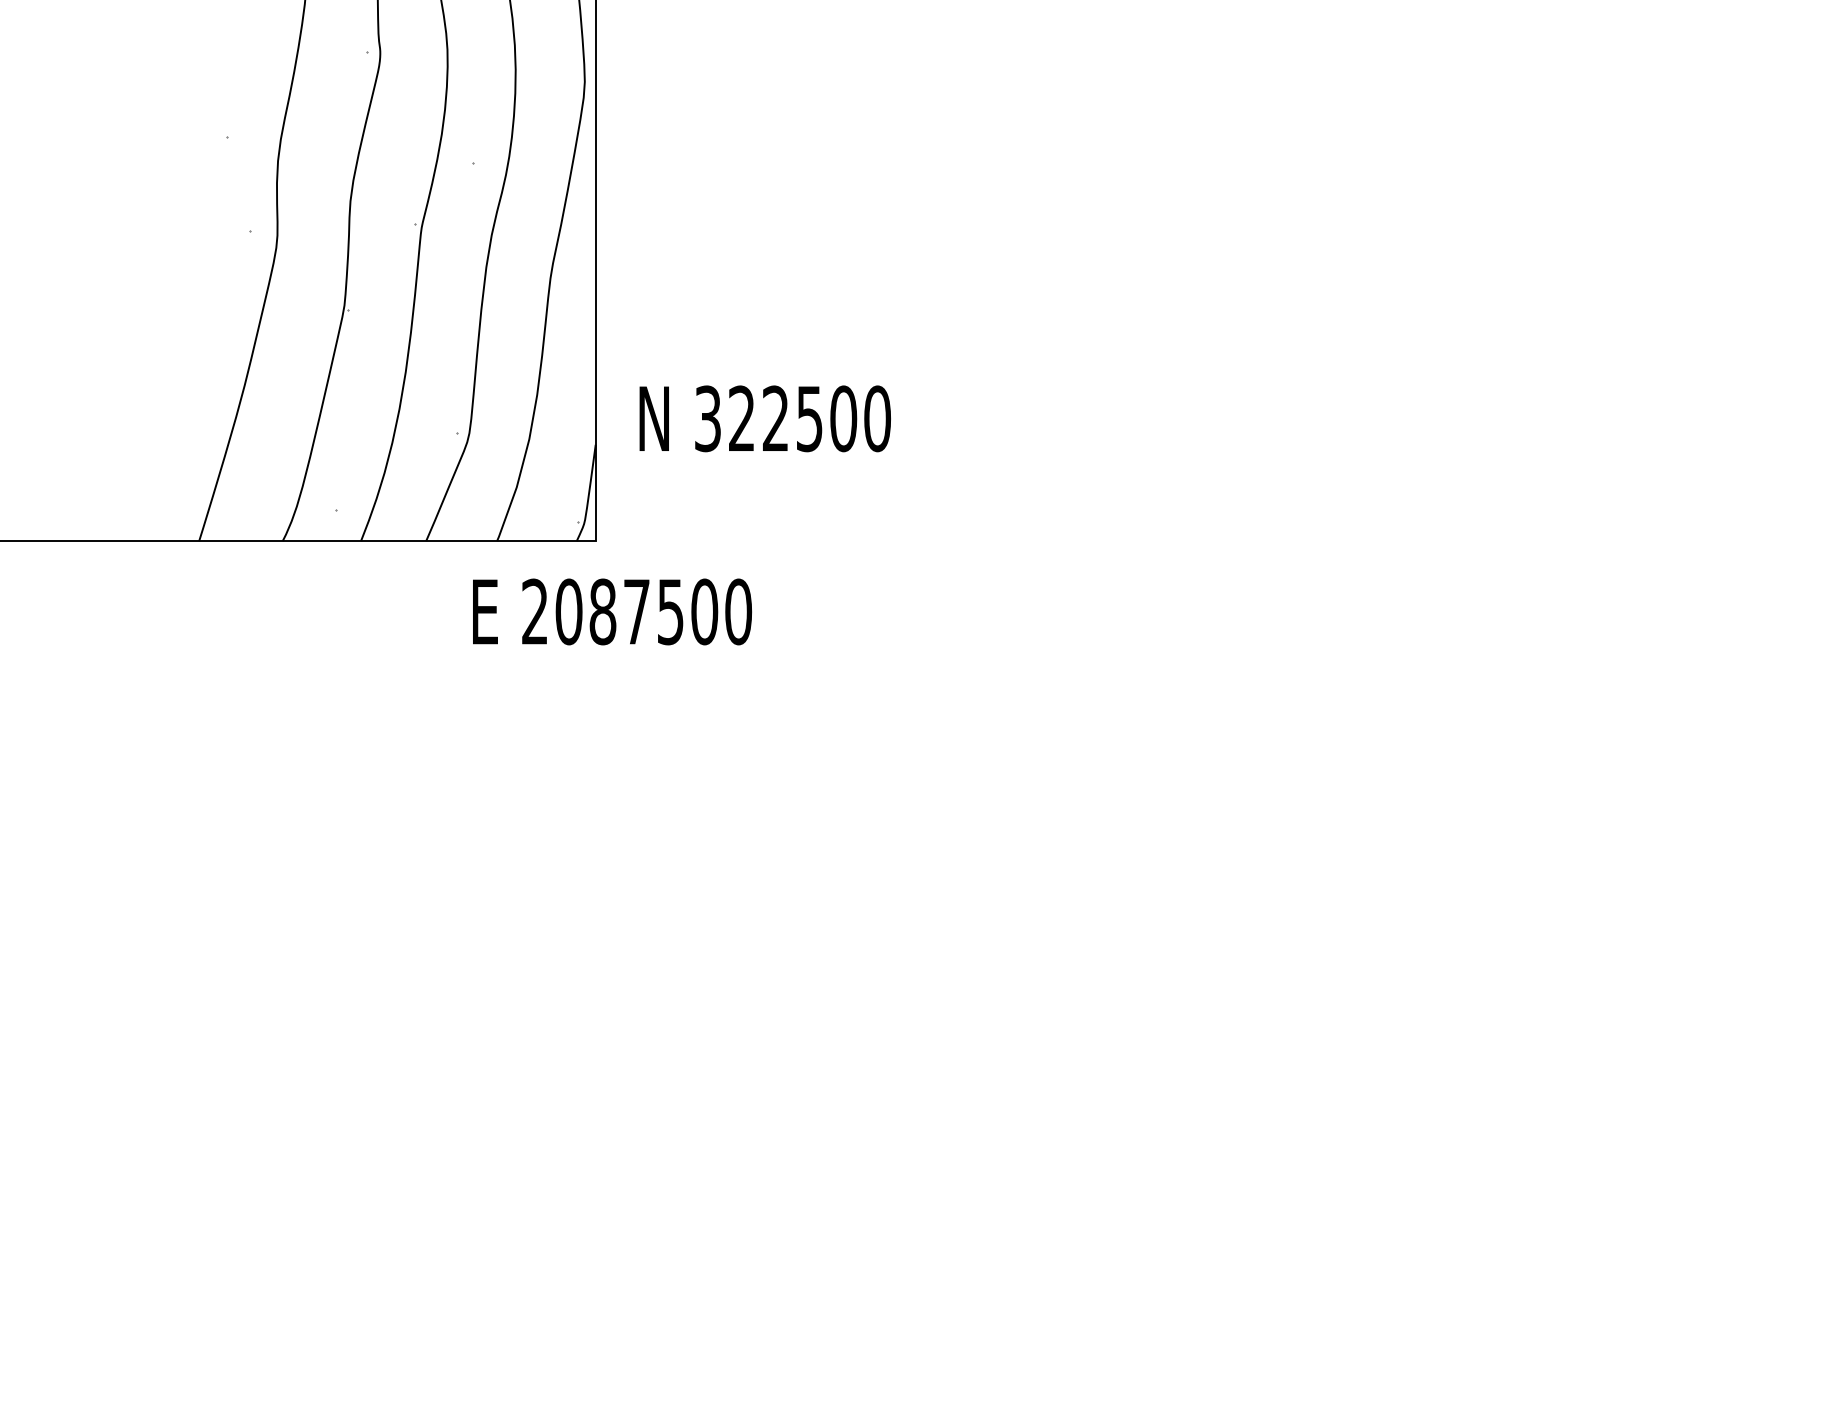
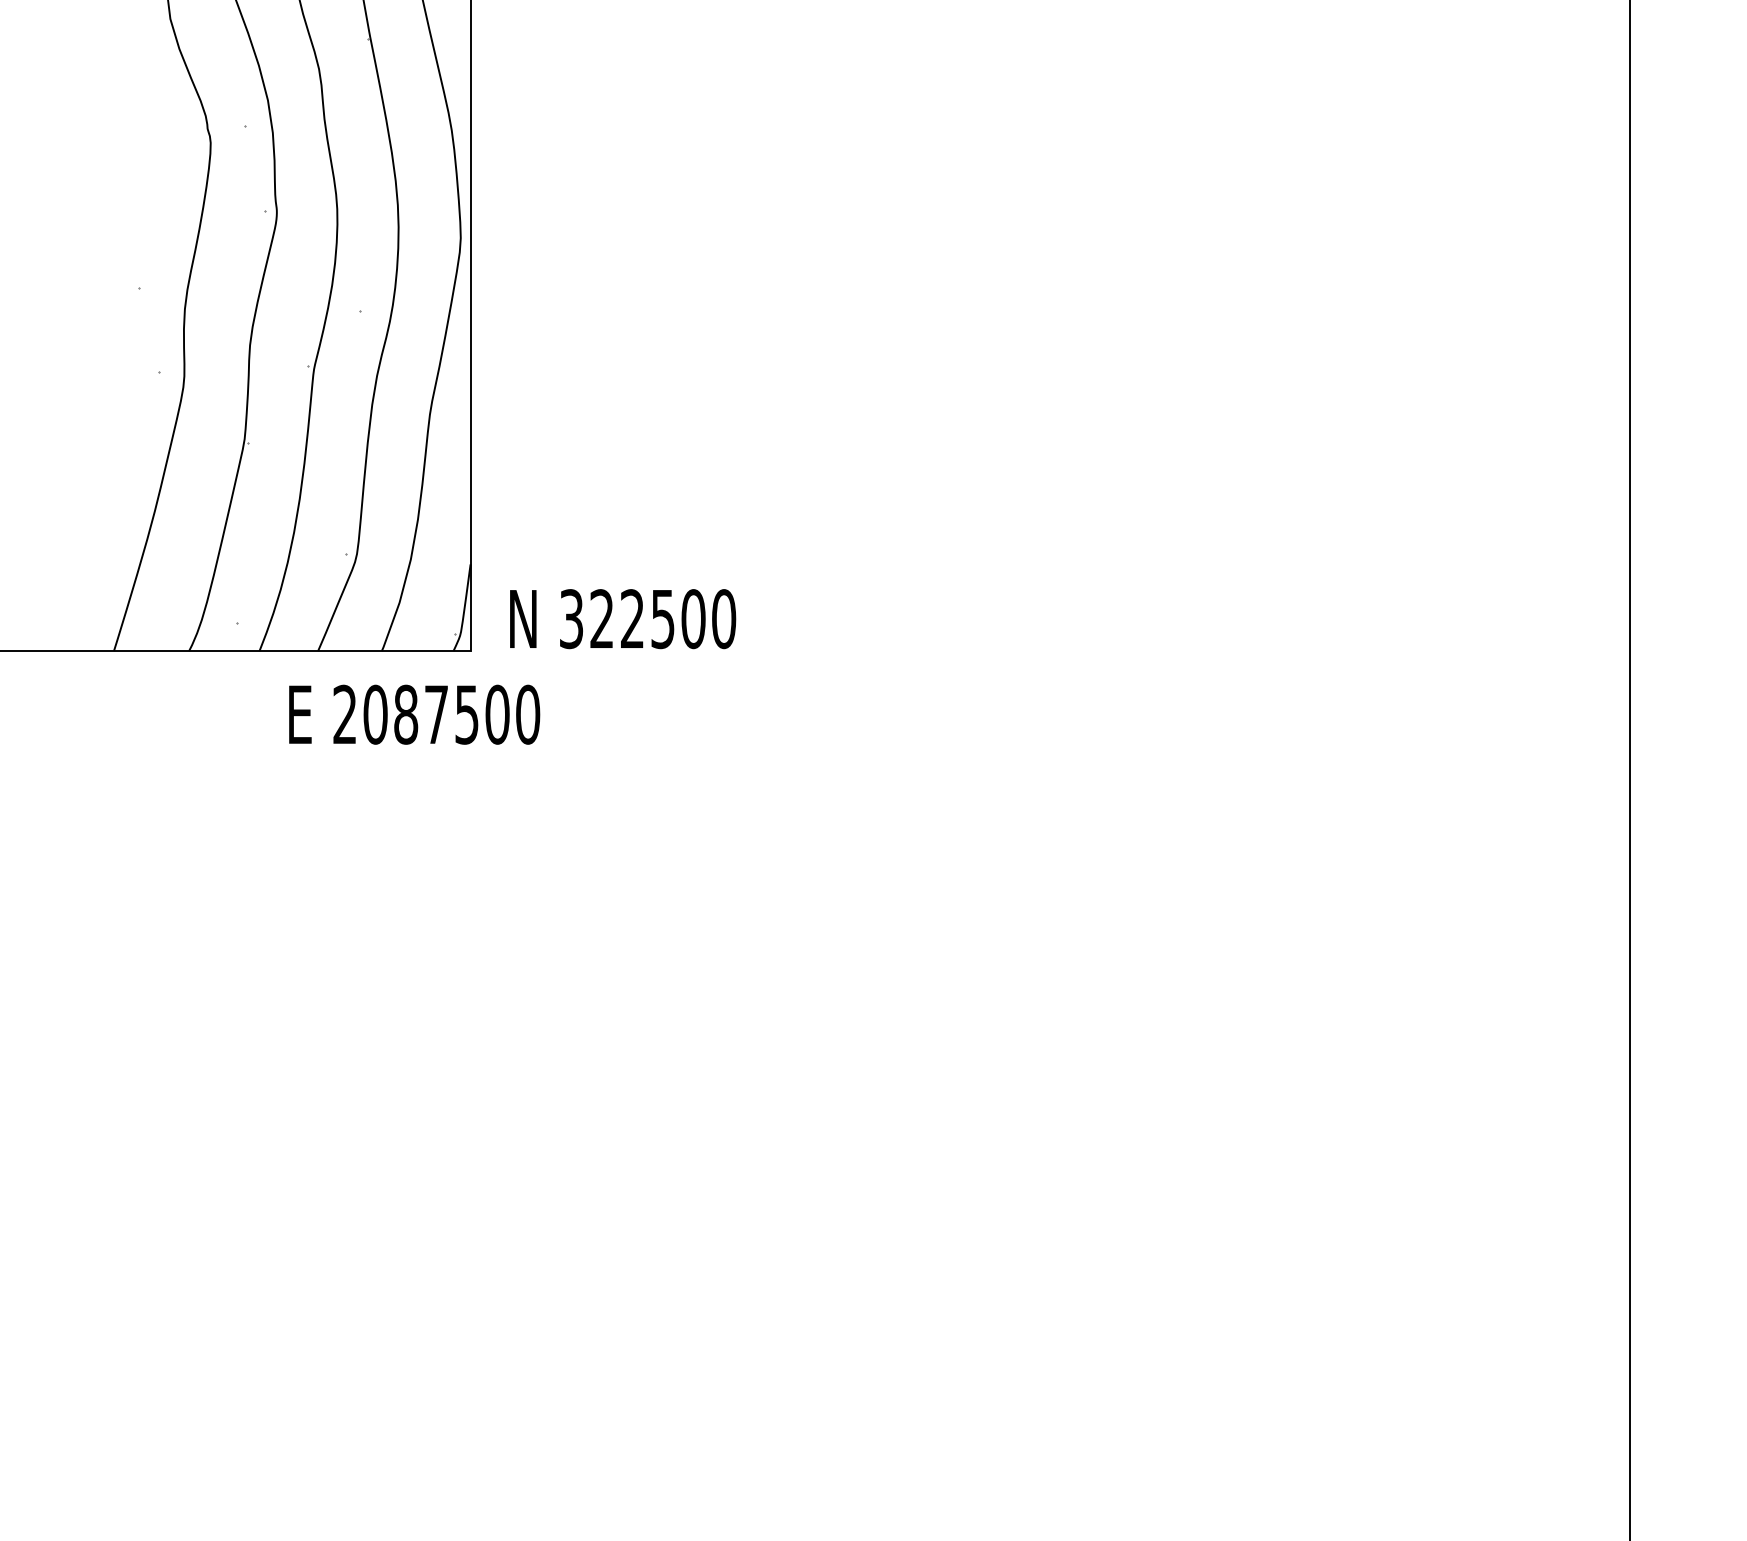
text: (765, 419) -> (623, 619), moved
text: (612, 611) -> (414, 714), moved

